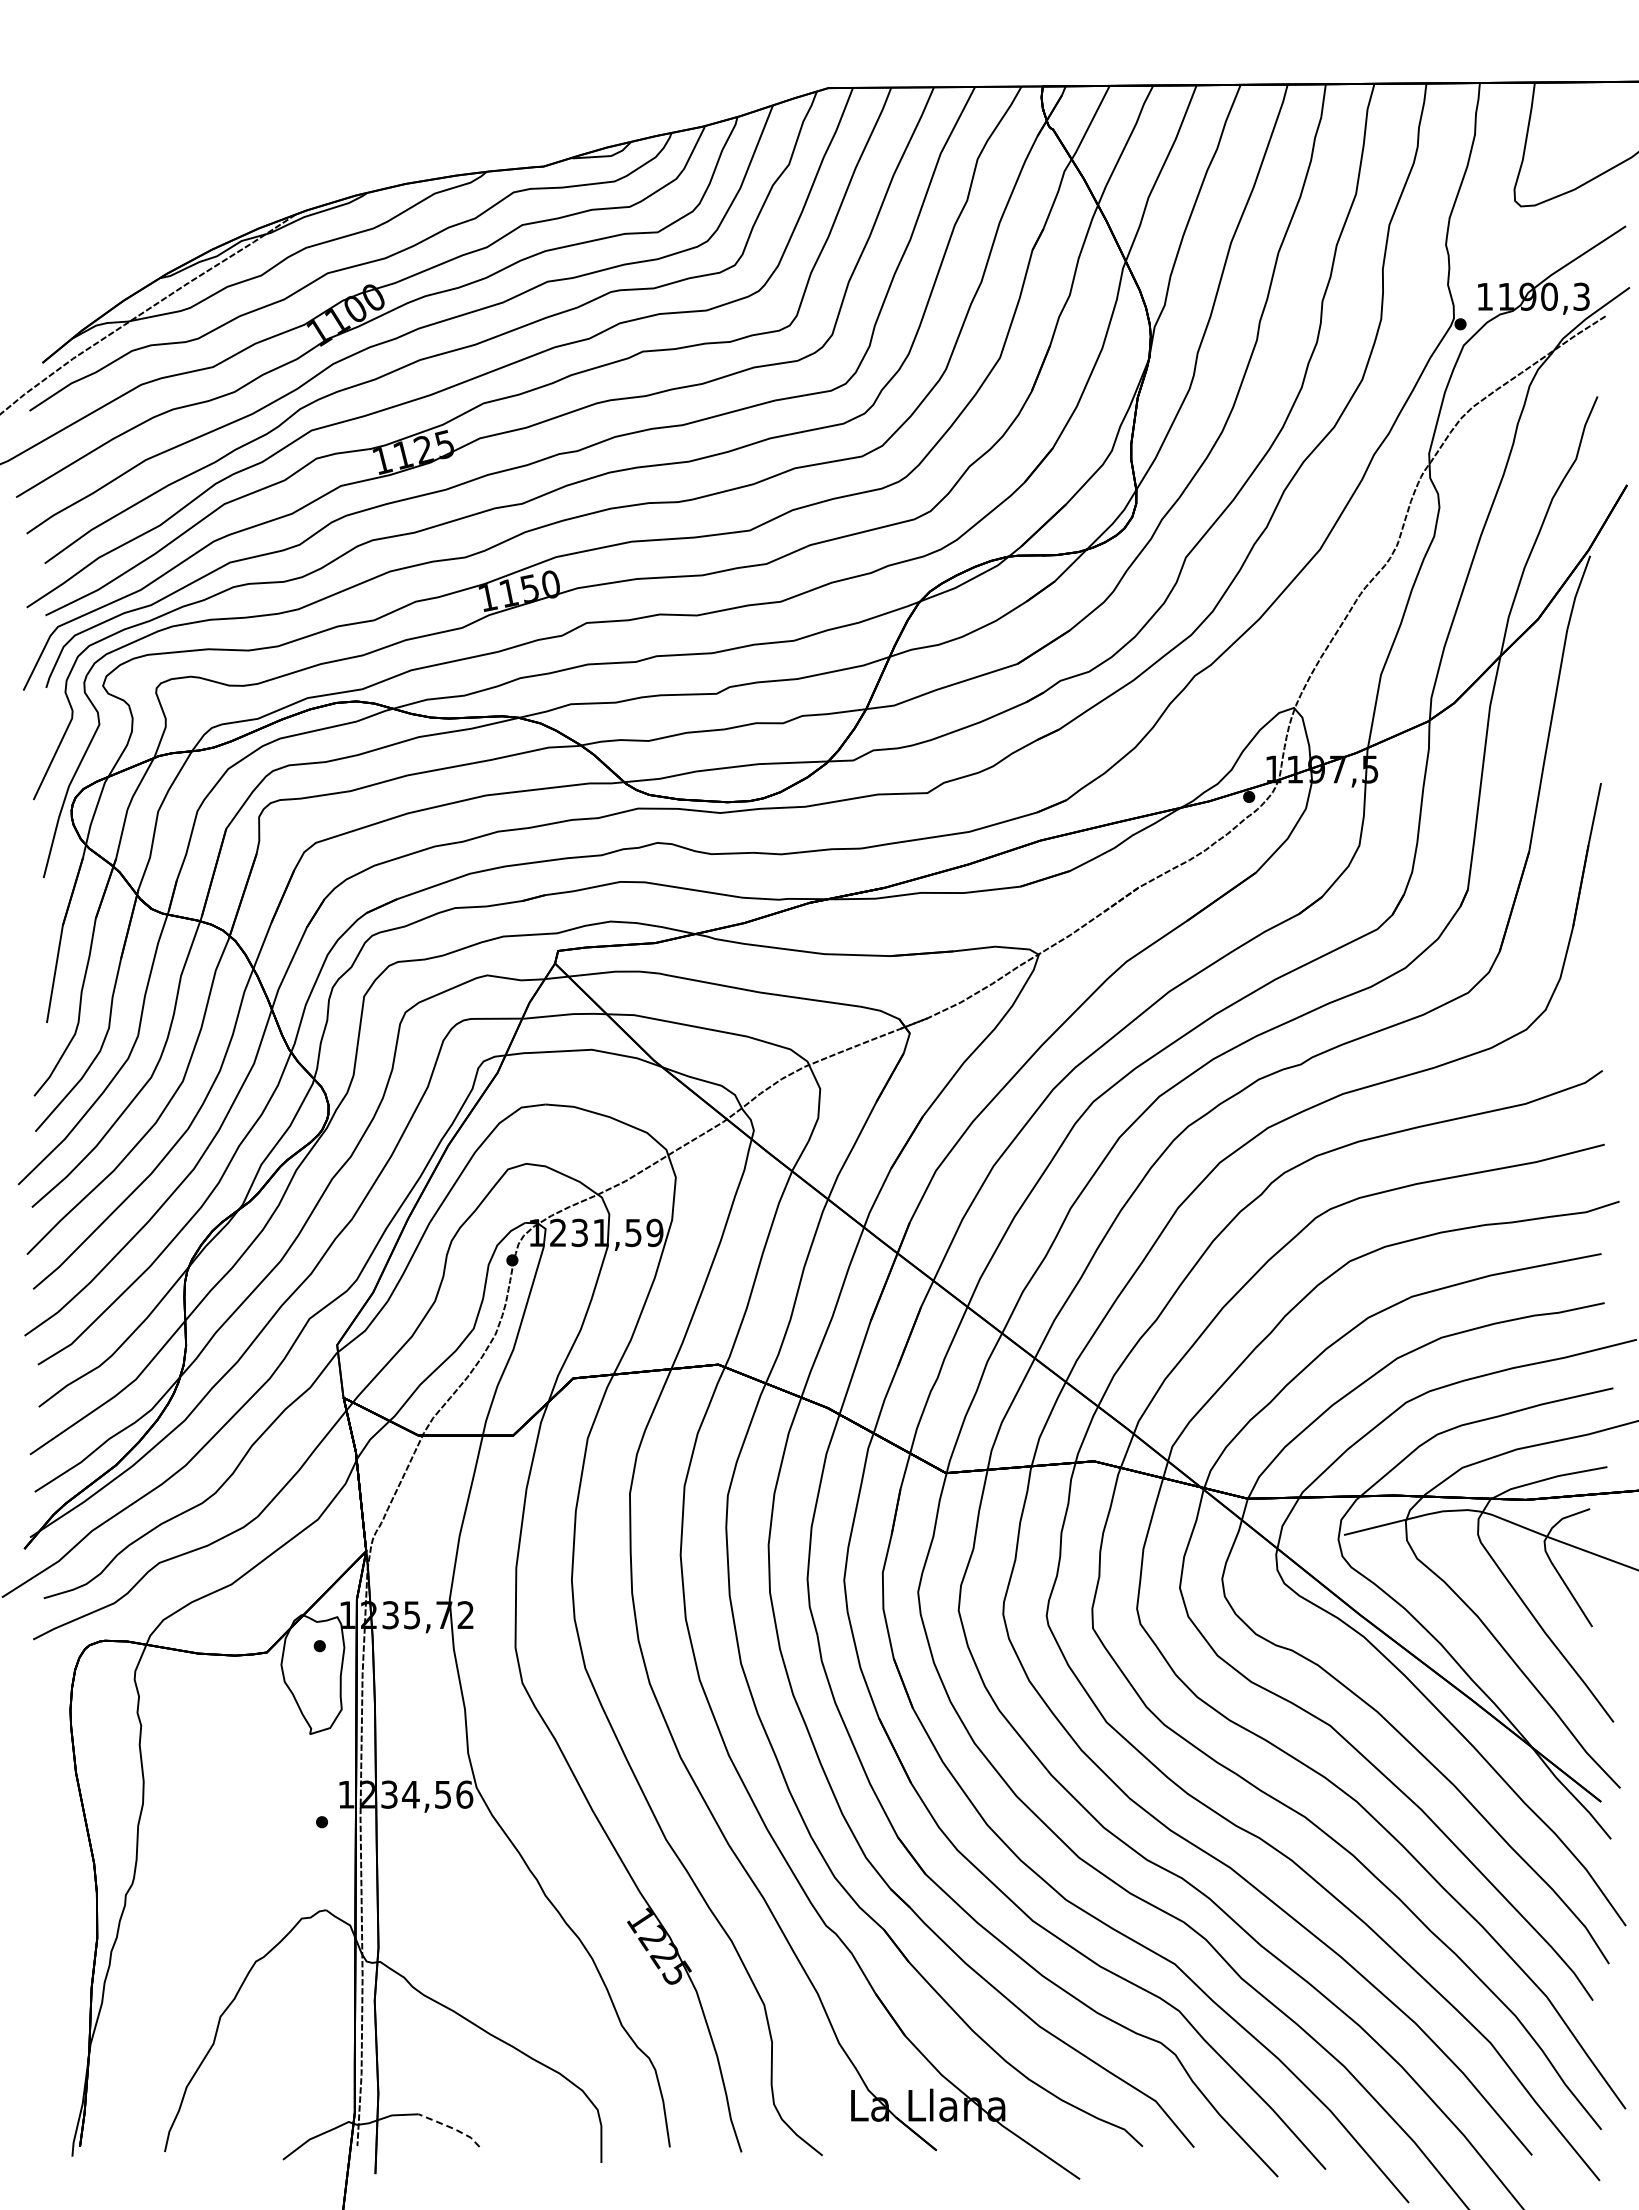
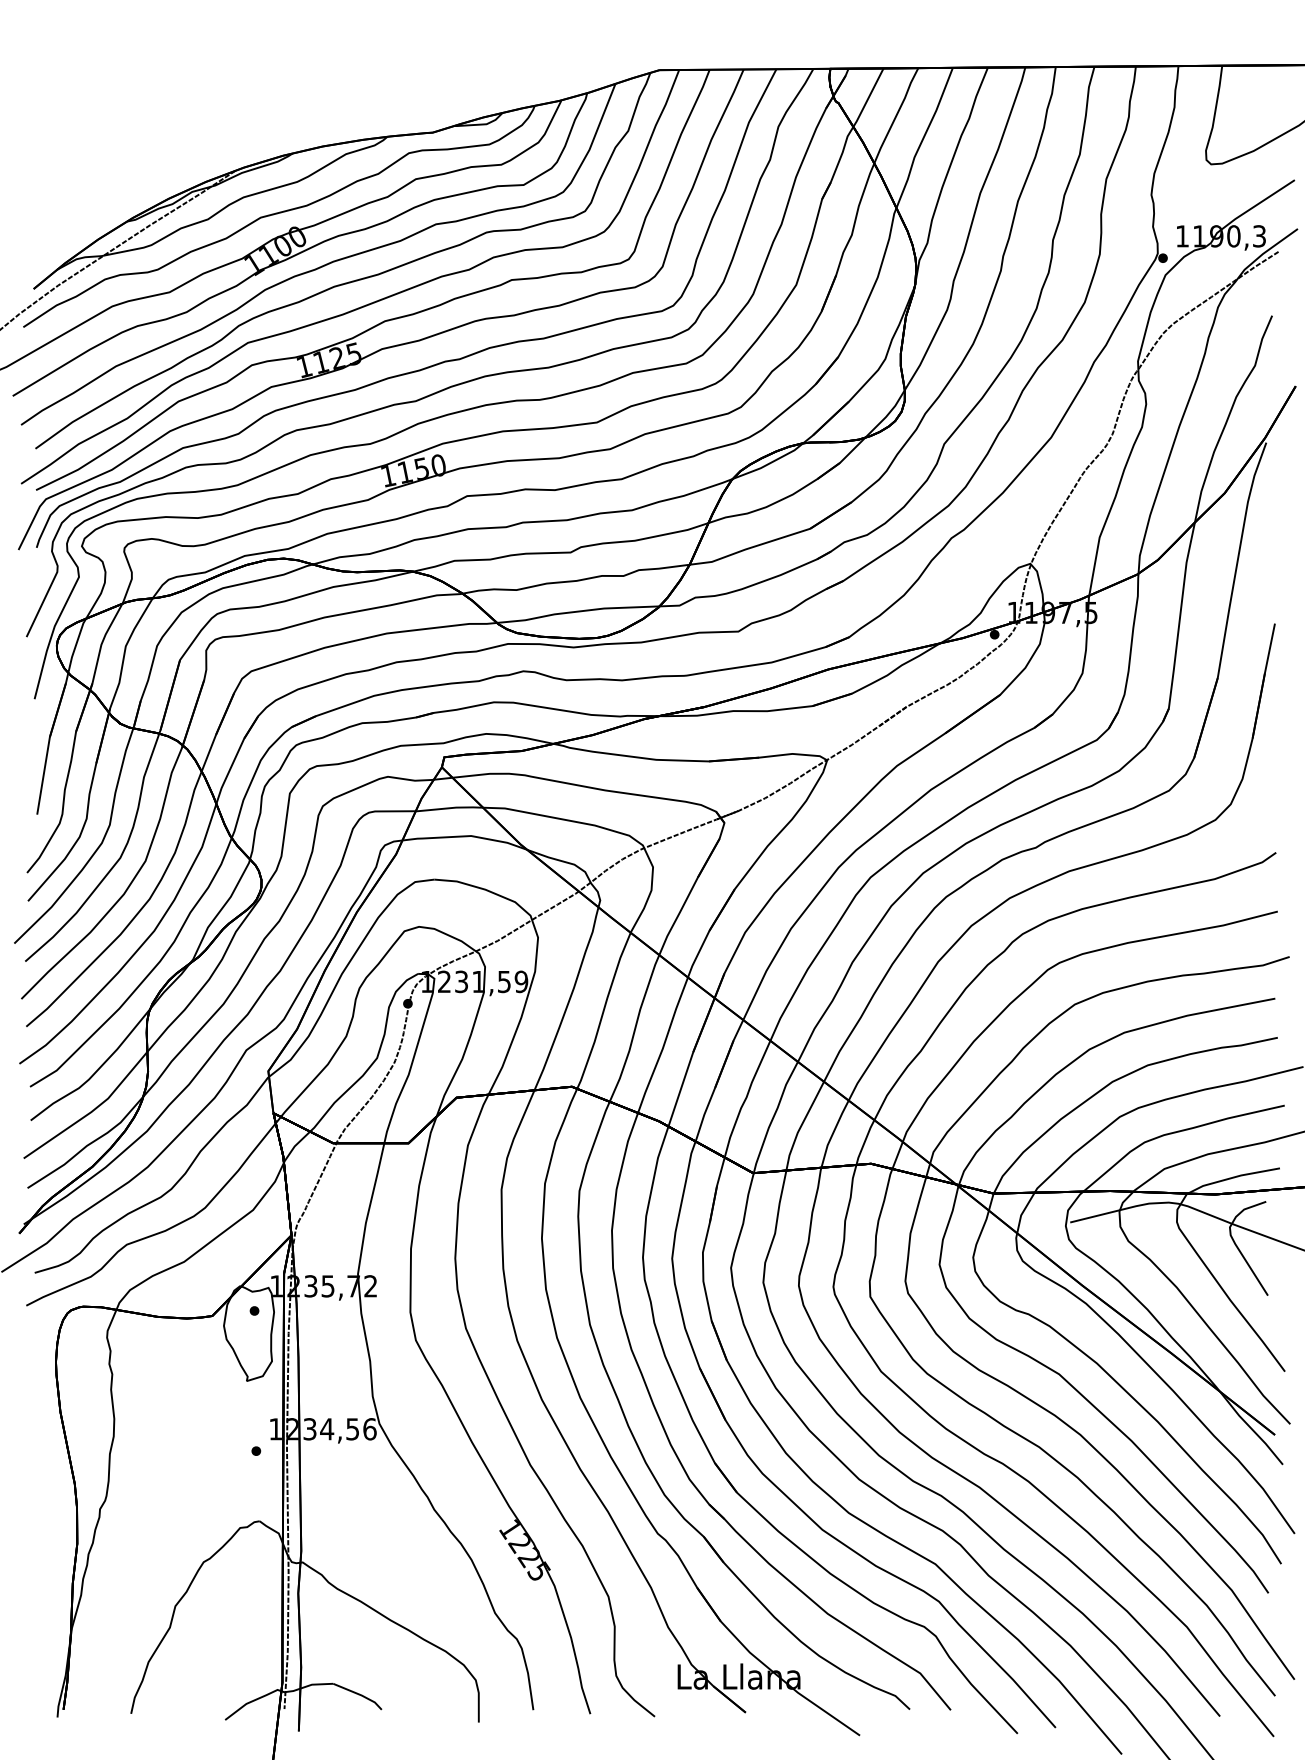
line: (451, 2127) -> (359, 1694), dashed -> solid

